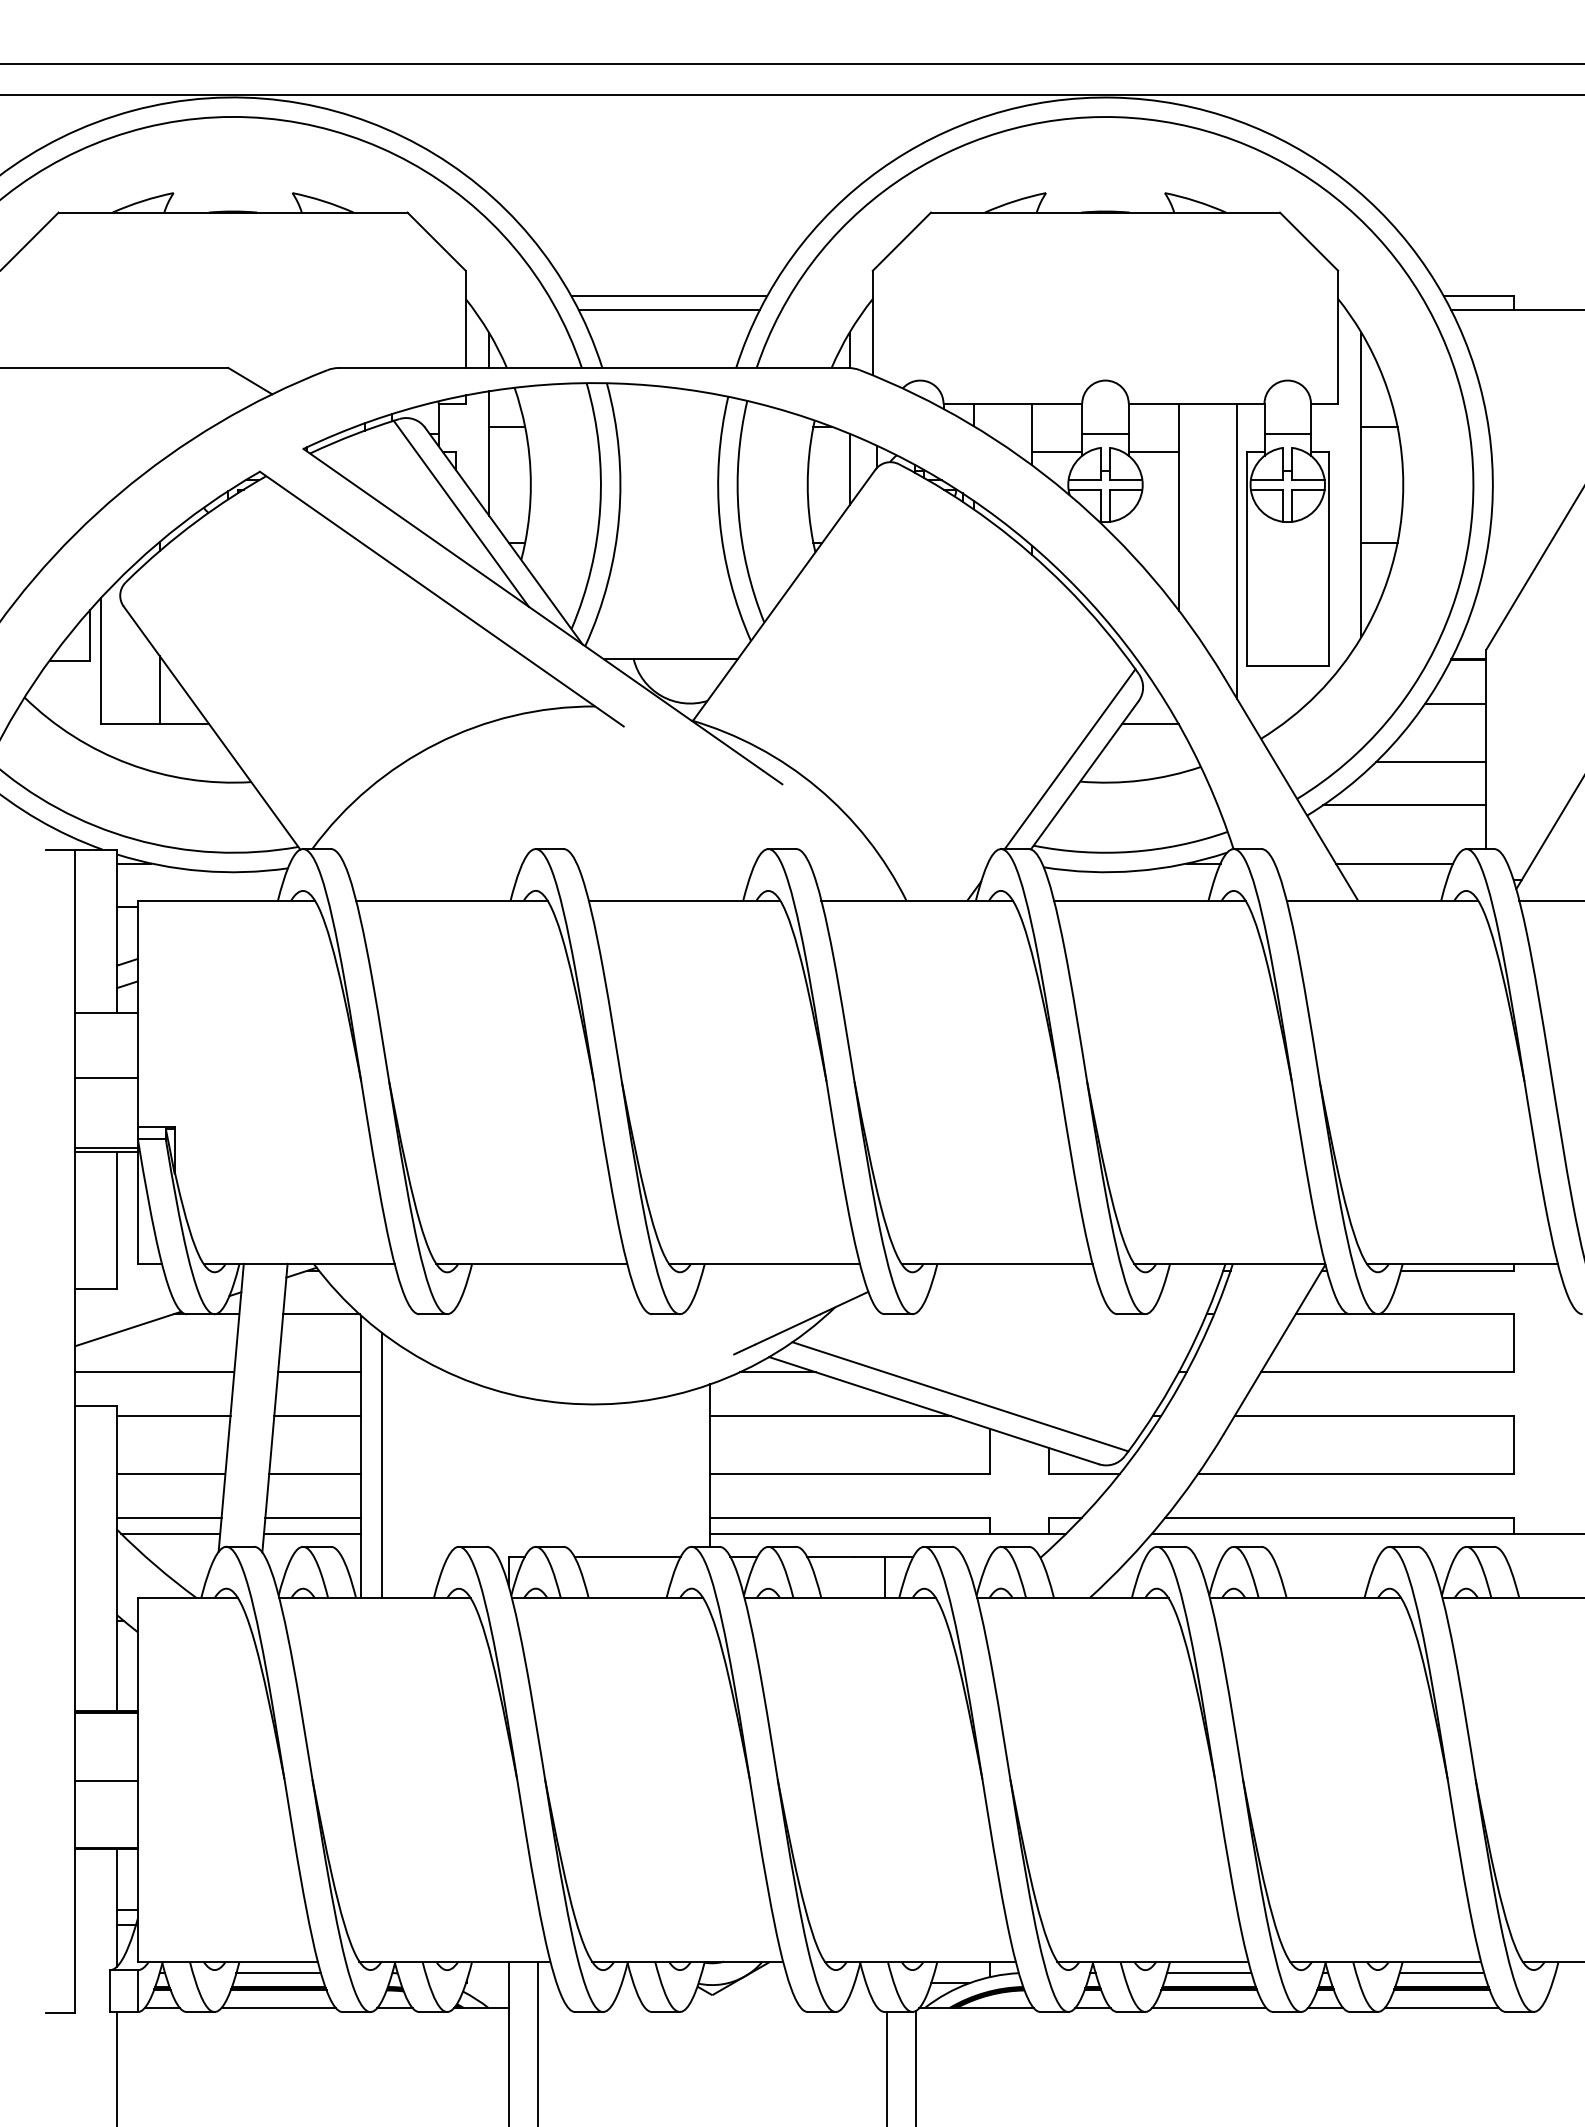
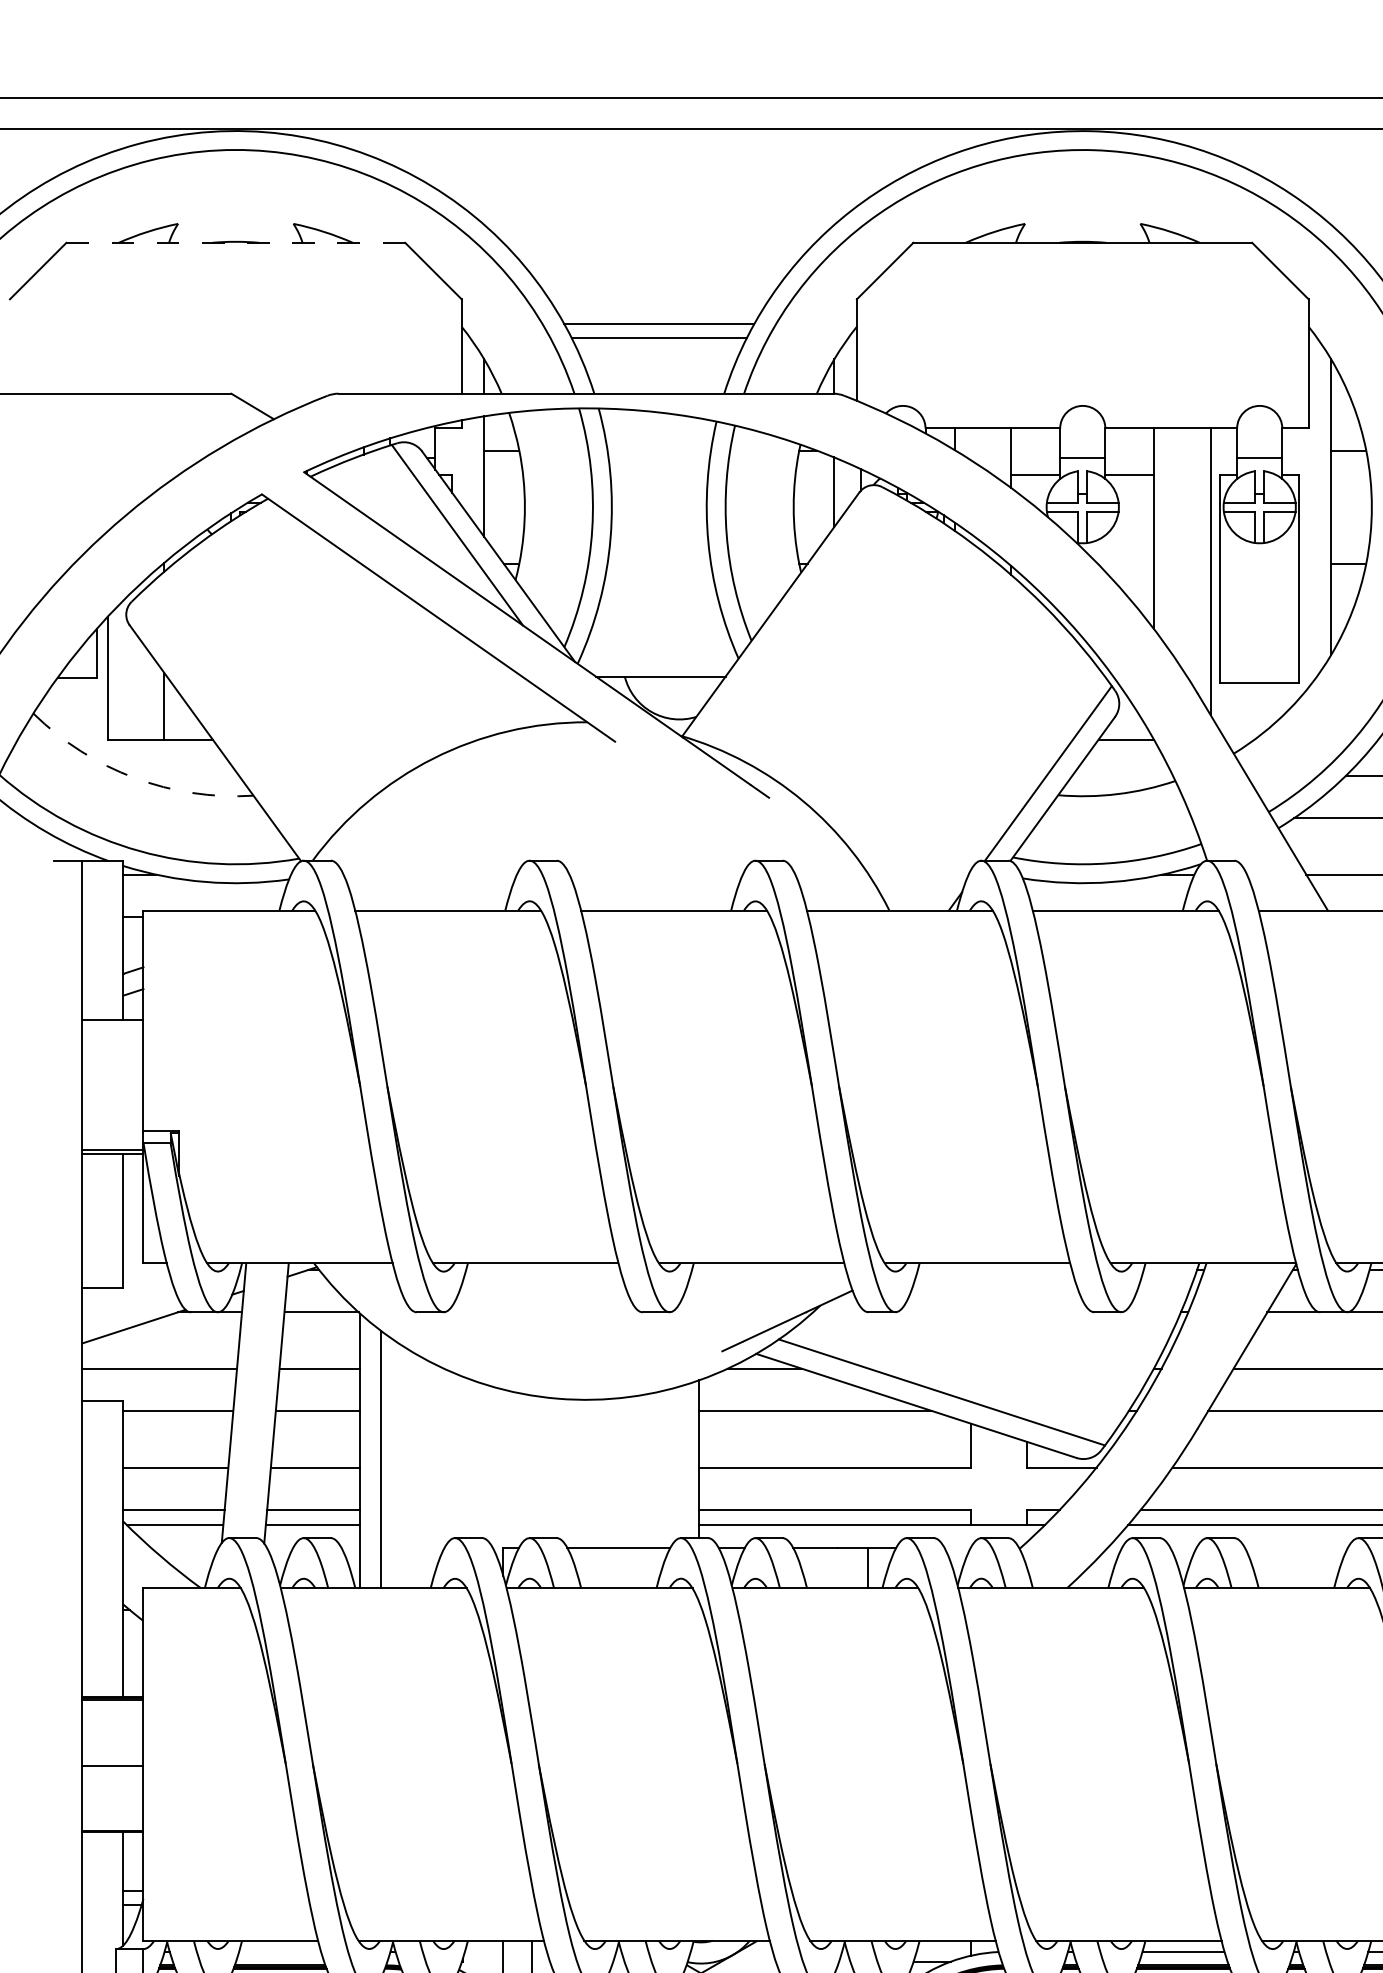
line: (233, 212) -> (236, 242), solid -> dashed
arc: (128, 763) -> (134, 777), solid -> dashed
line: (106, 1078) -> (112, 1083), removed
line: (278, 1973) -> (279, 1952), removed

